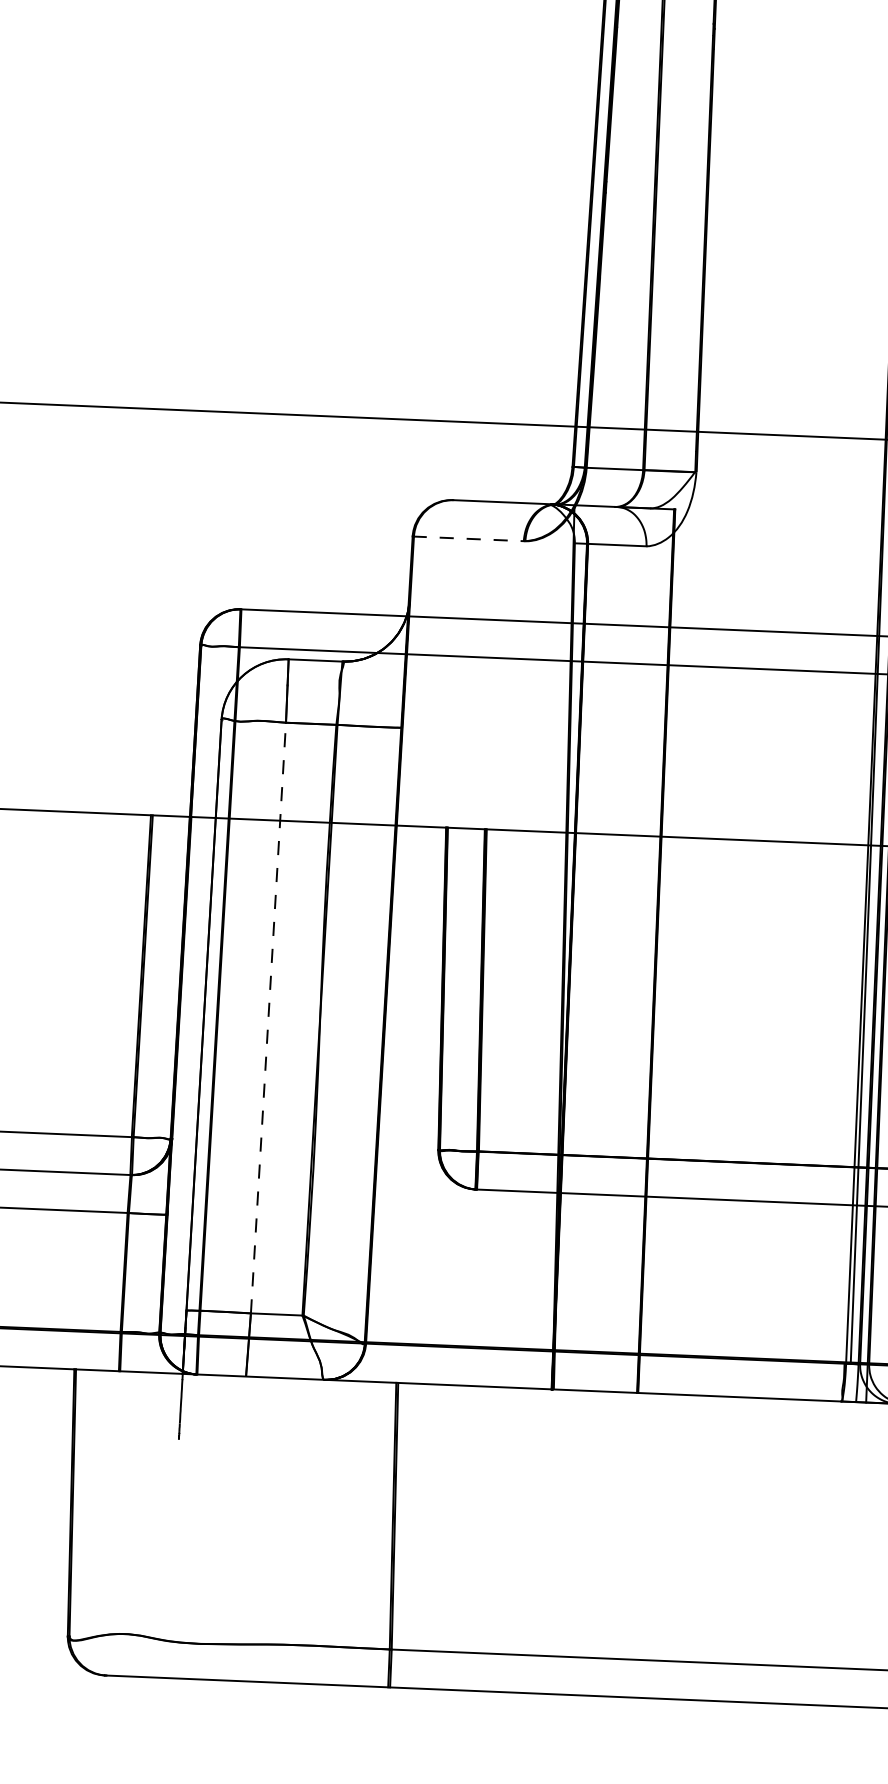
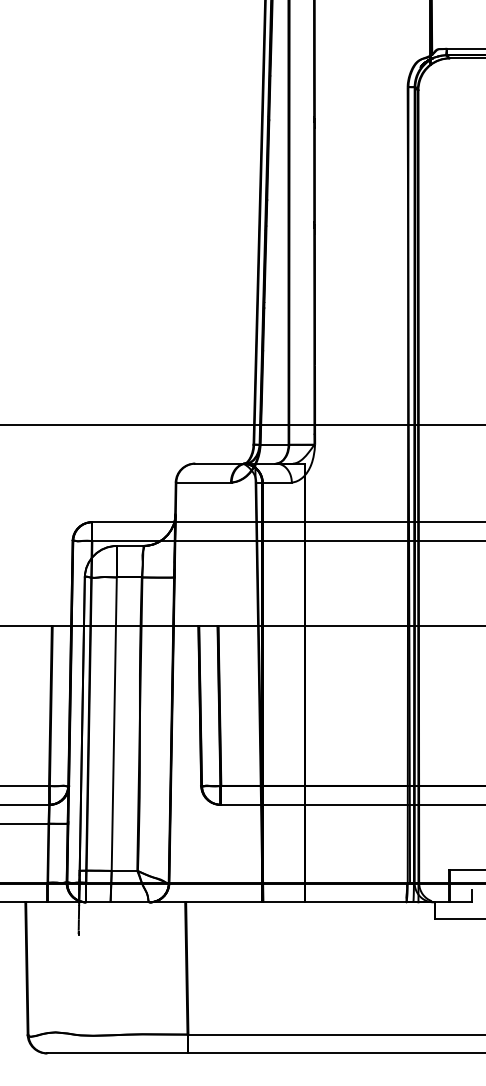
line: (468, 538) -> (203, 482), dashed -> solid
line: (268, 1018) -> (114, 724), dashed -> solid

